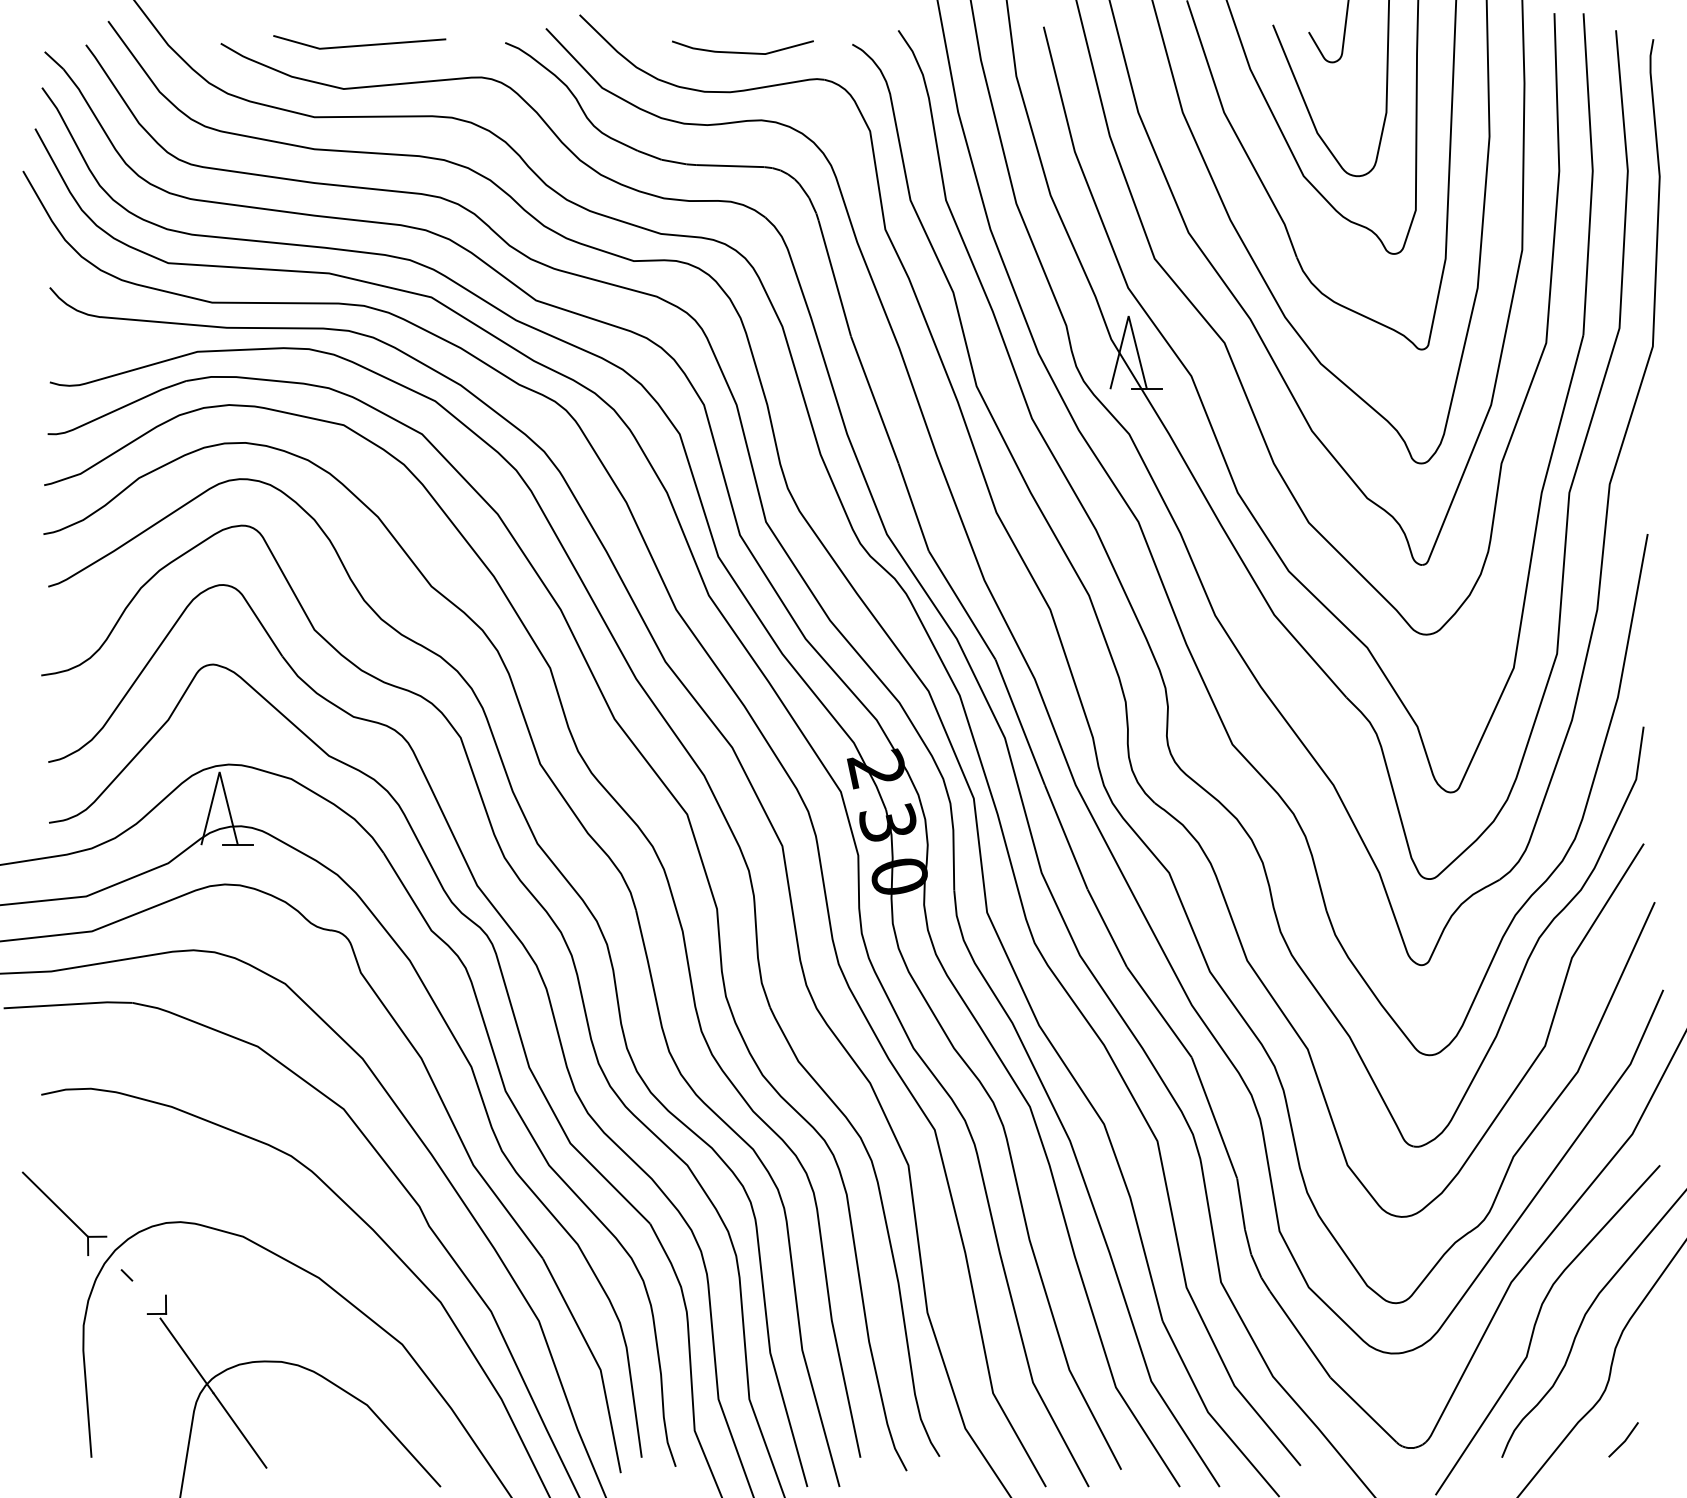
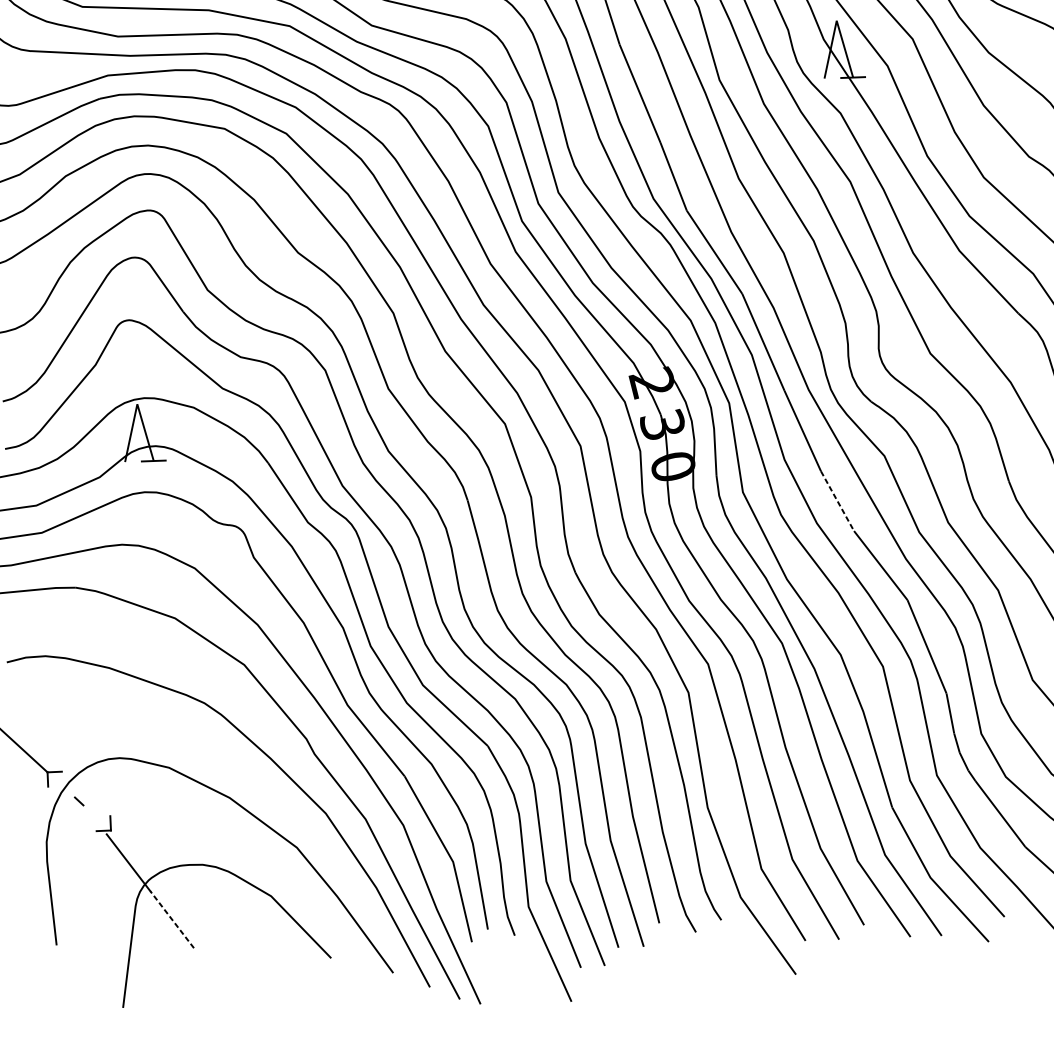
line: (1107, 928) -> (837, 501), solid -> dashed
line: (239, 1430) -> (171, 919), solid -> dashed

